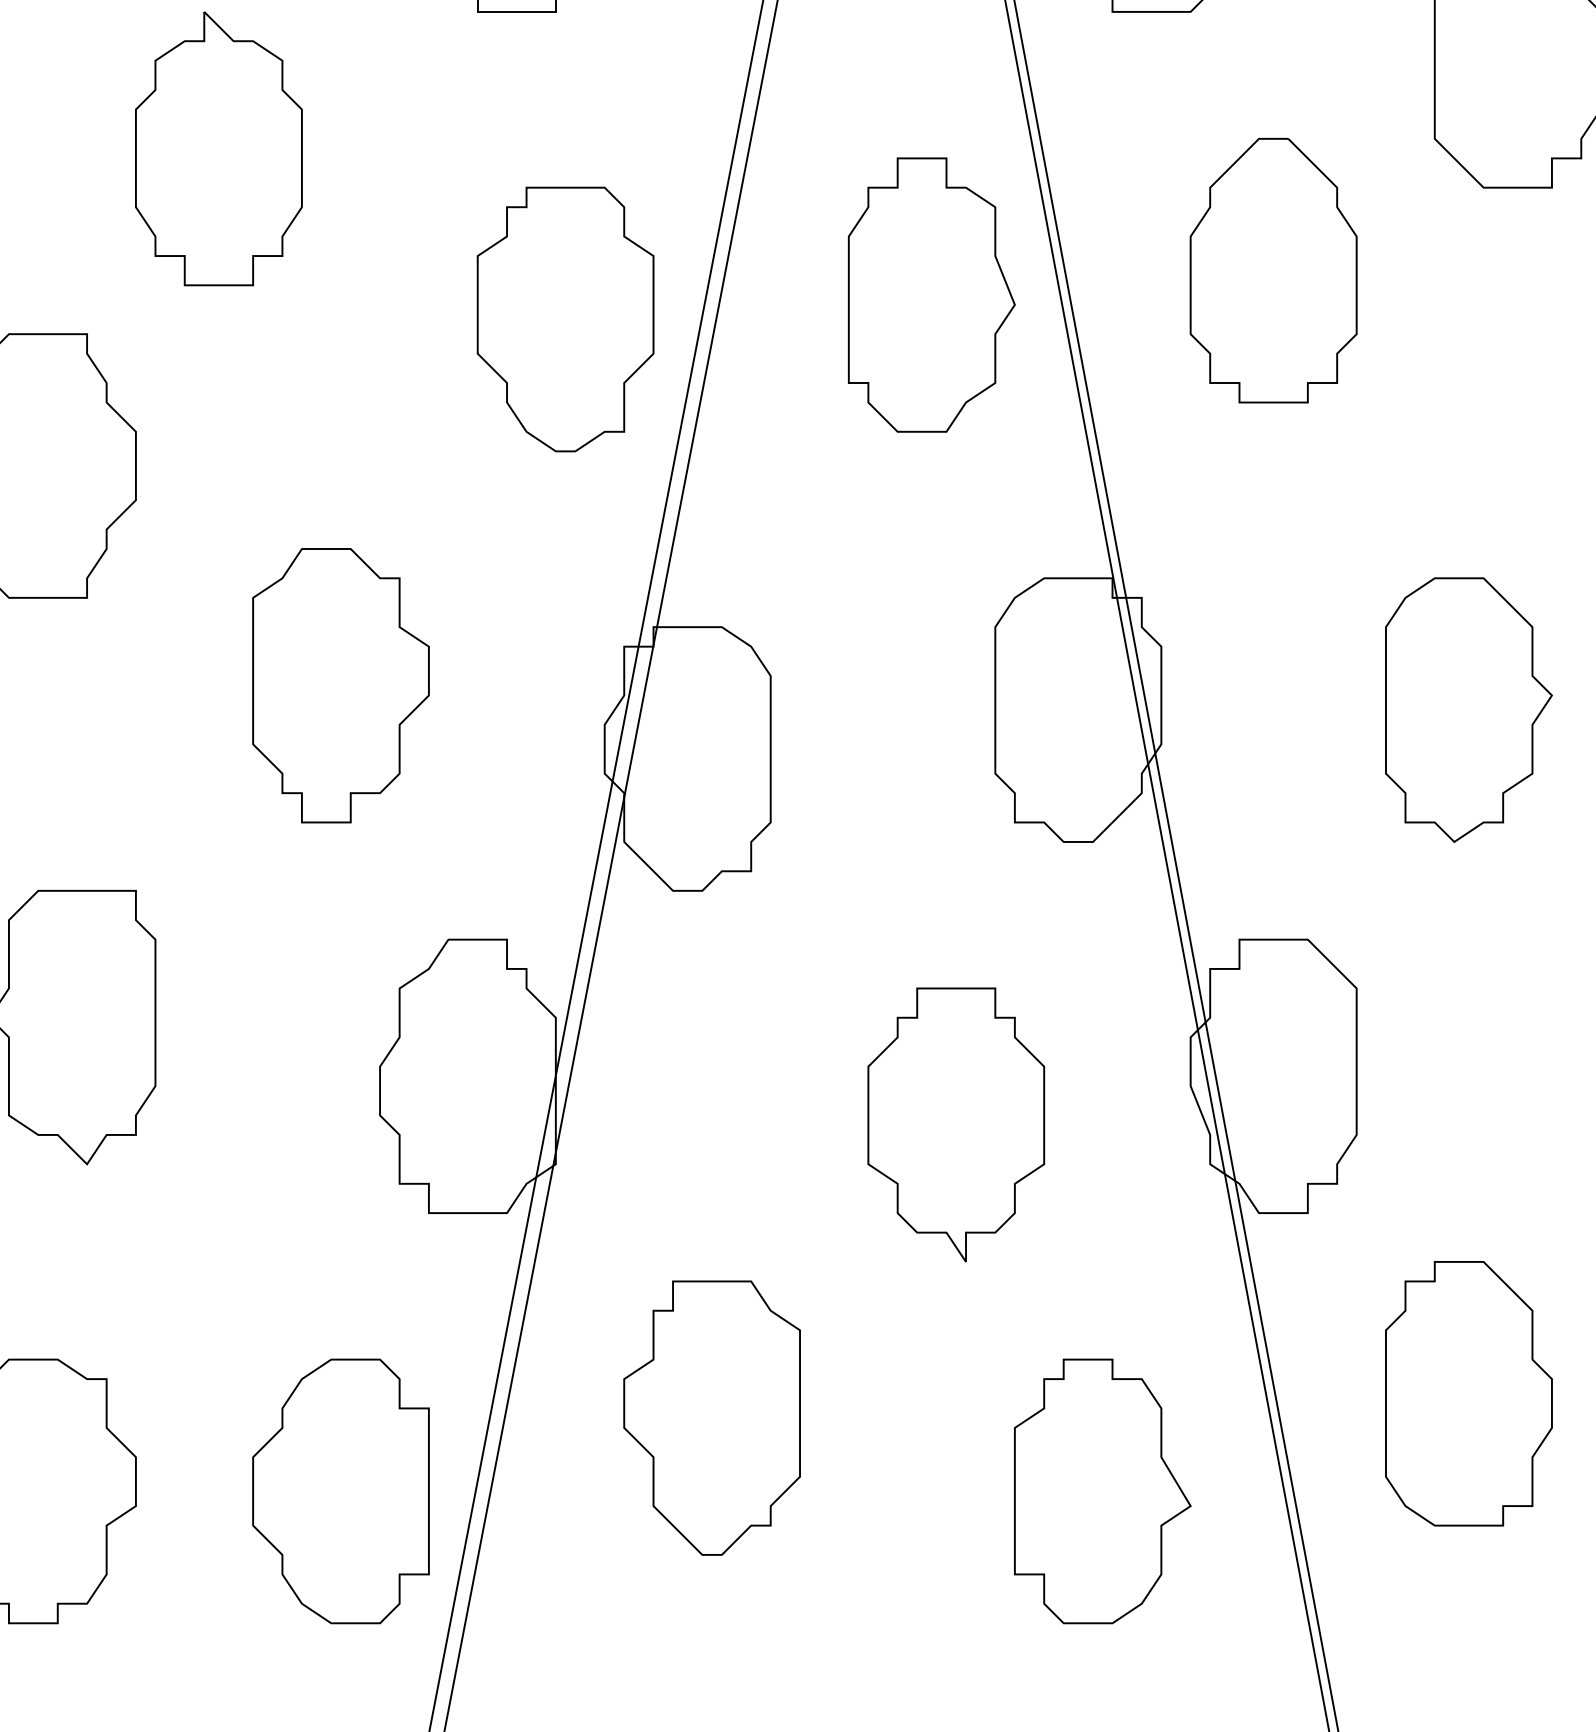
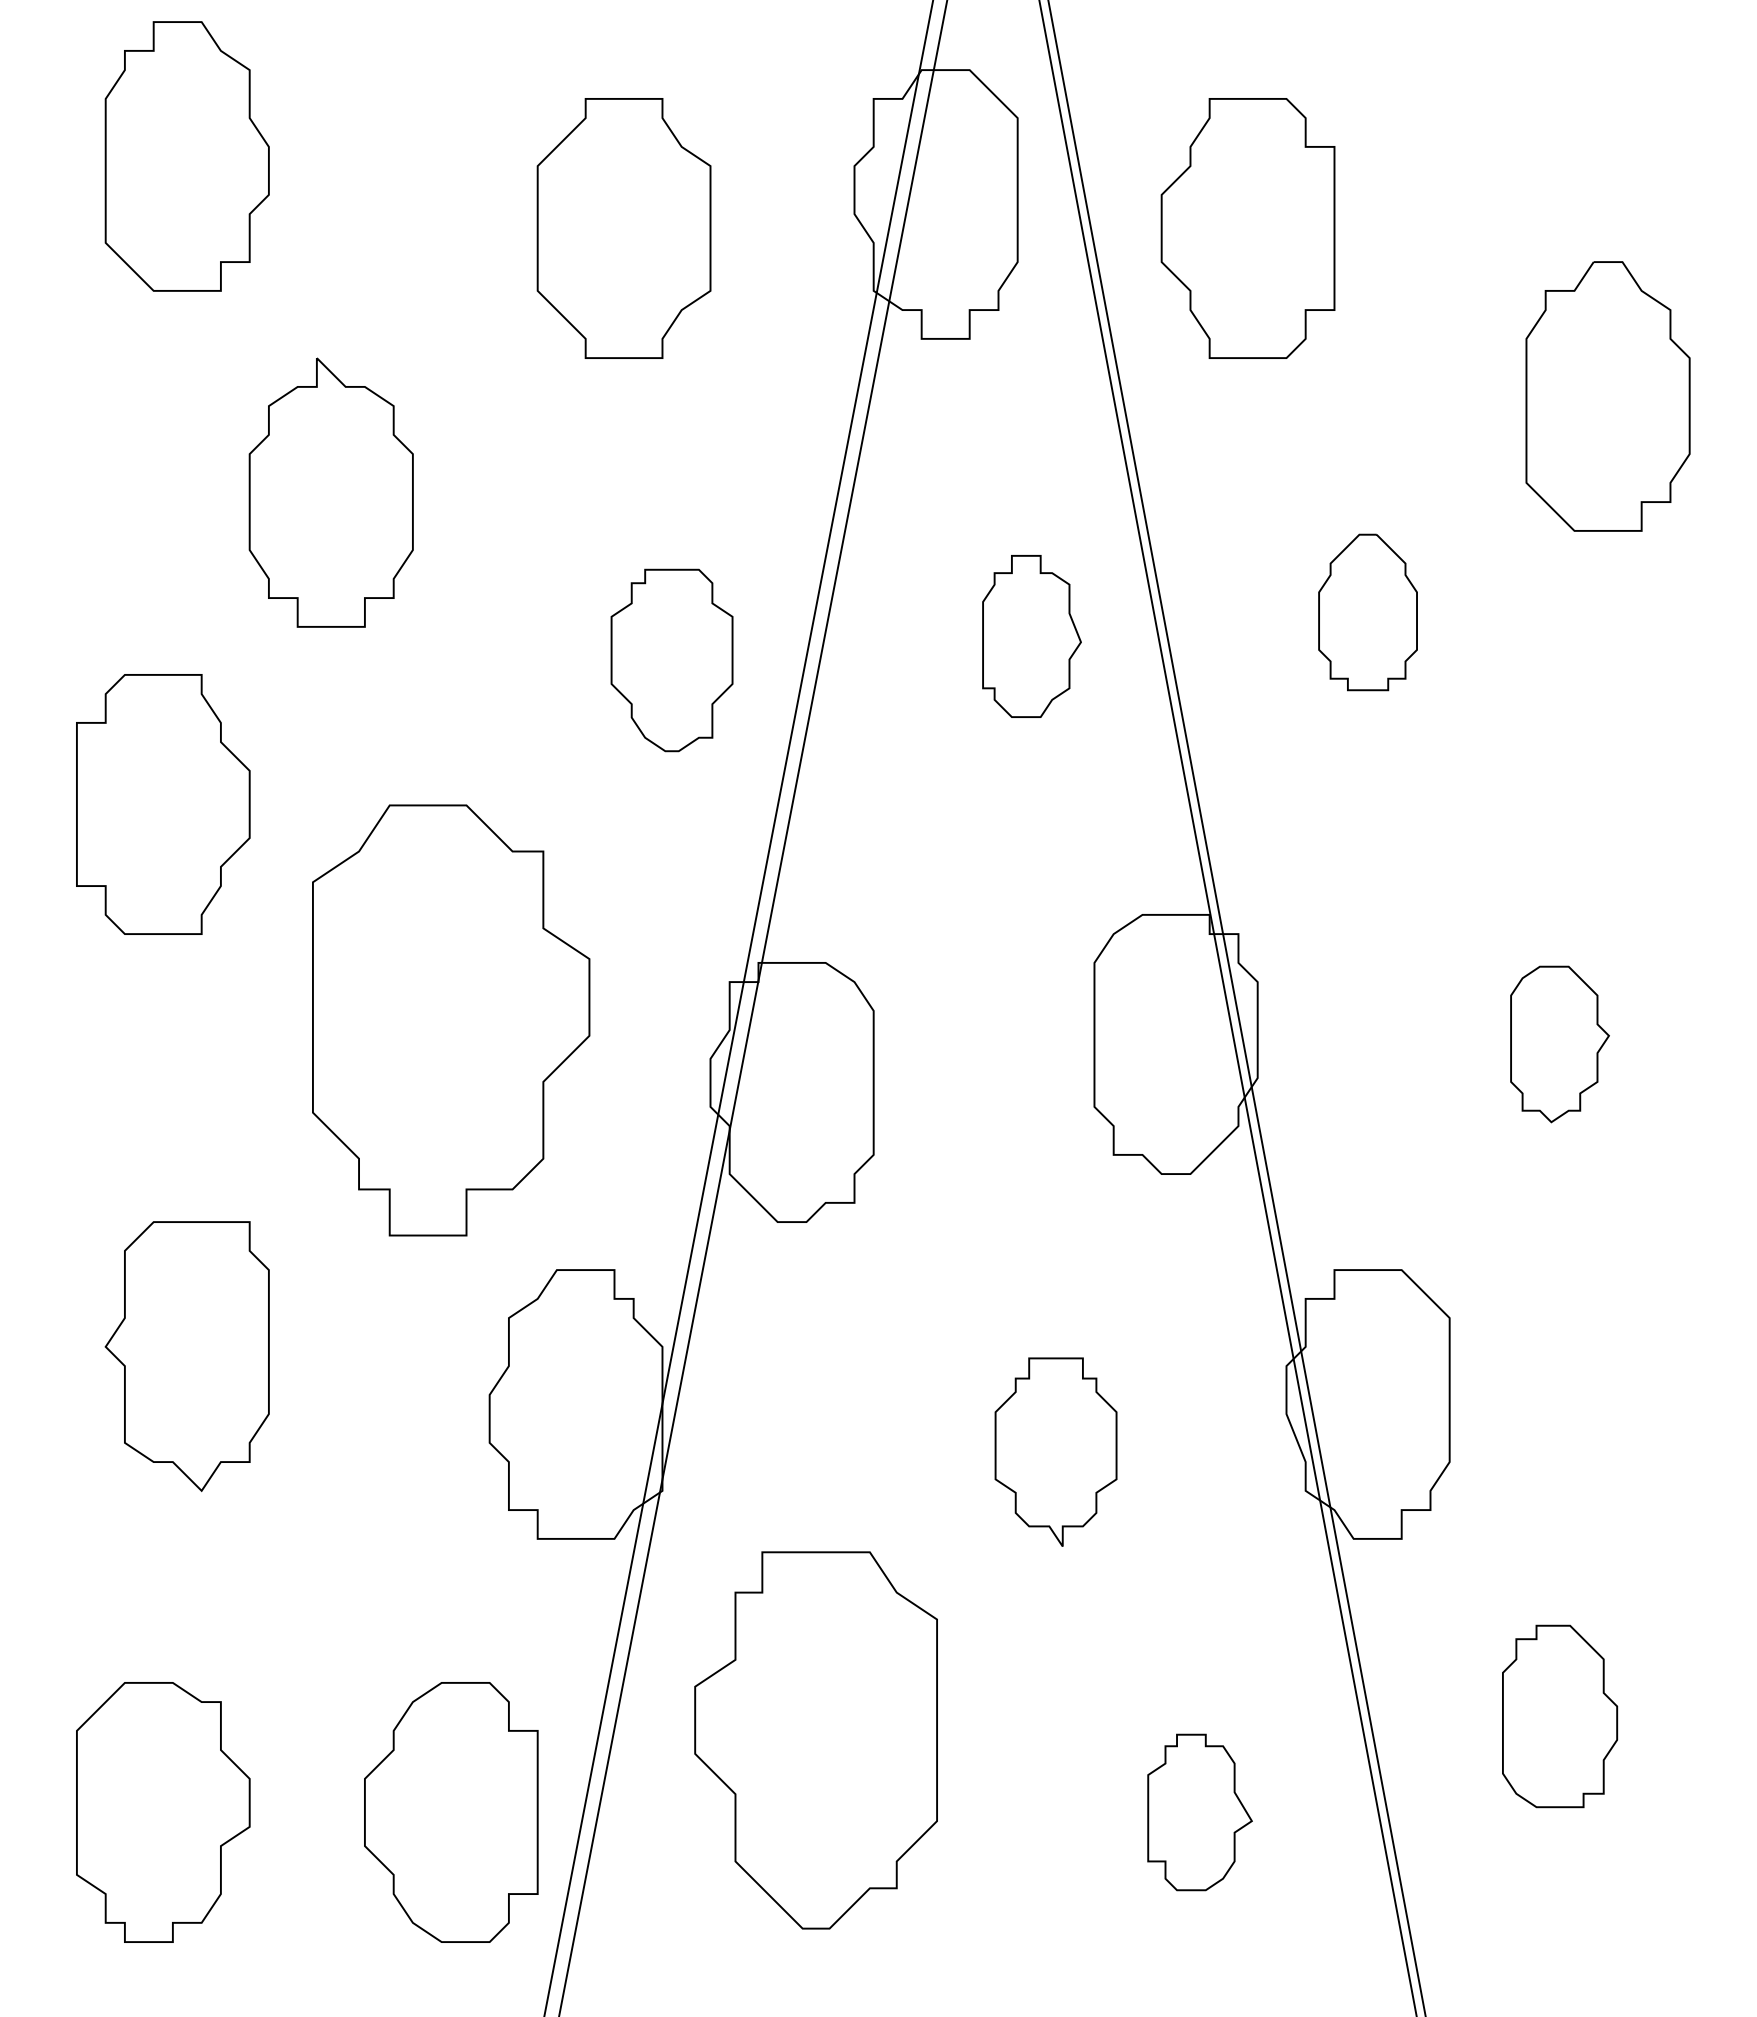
part: (1273, 270) -> (1367, 612), size x0.6
part: (931, 295) -> (1031, 636), size x0.6
part: (565, 319) -> (671, 660), size x0.7
part: (341, 685) -> (451, 1020), size x1.6
part: (1468, 710) -> (1559, 1044), size x0.6
part: (955, 1125) -> (1055, 1452), size x0.7
part: (1468, 1393) -> (1559, 1716), size x0.7
part: (711, 1418) -> (815, 1740), size x1.4
part: (1102, 1491) -> (1199, 1812), size x0.6

